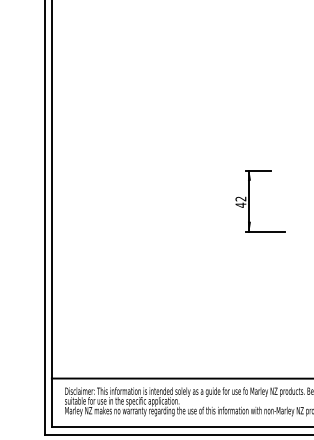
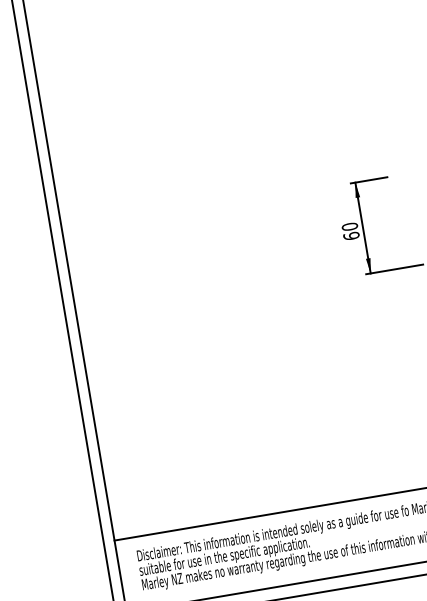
text: (240, 201) -> (349, 230), 42 -> 60

